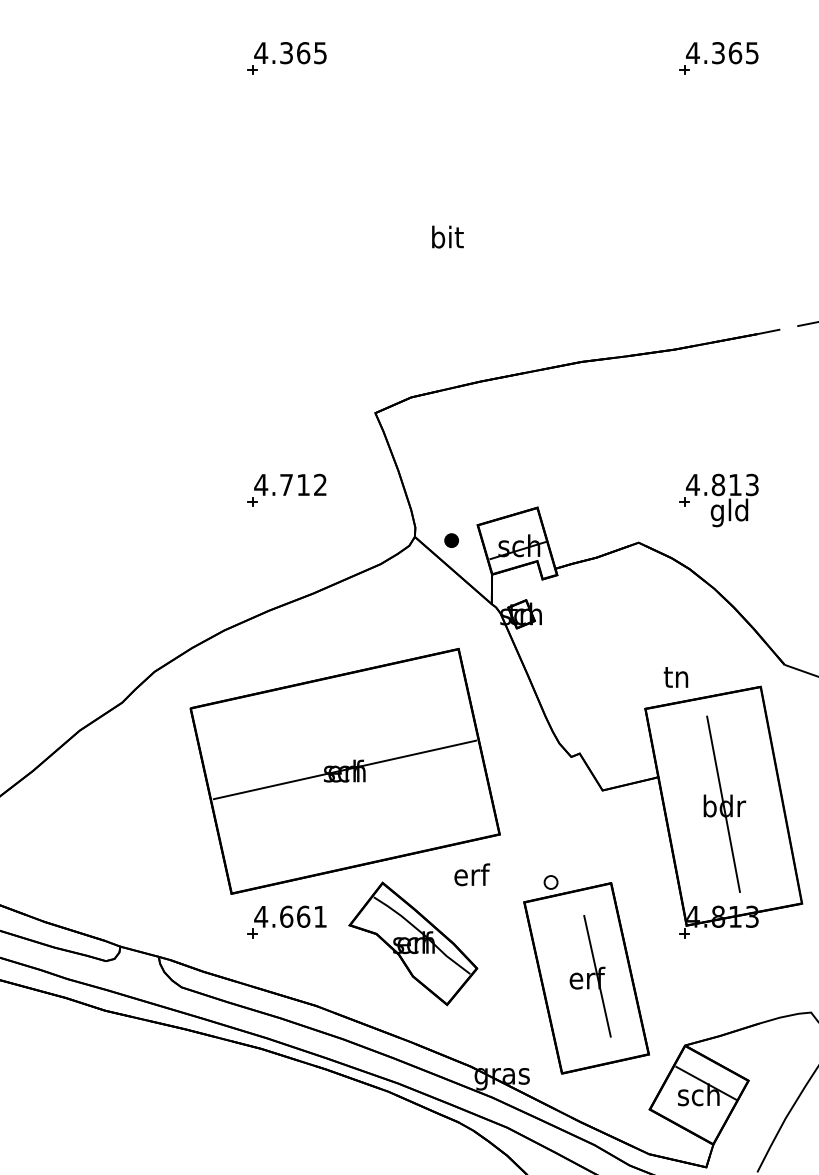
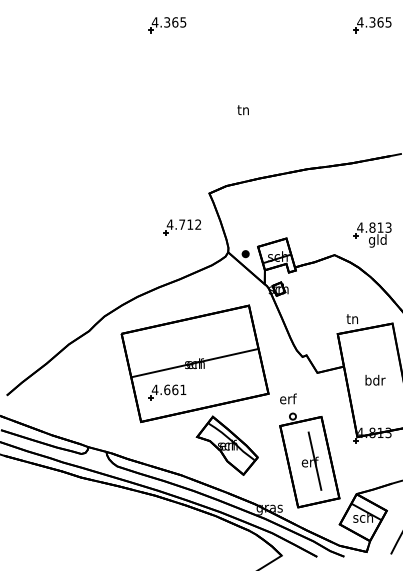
text: (447, 236) -> (243, 109), bit -> tn
part: (287, 490) -> (182, 227), moved
line: (722, 804) -> (374, 379), removed
text: (472, 873) -> (288, 398), moved
part: (287, 922) -> (167, 392), moved

